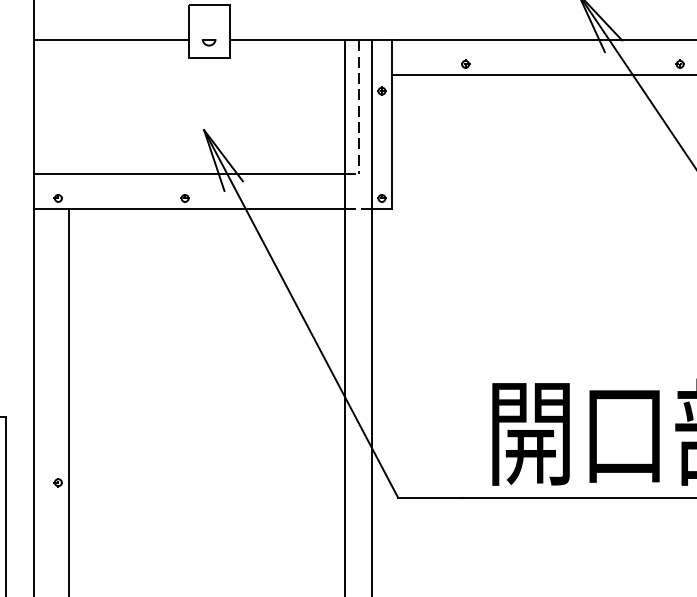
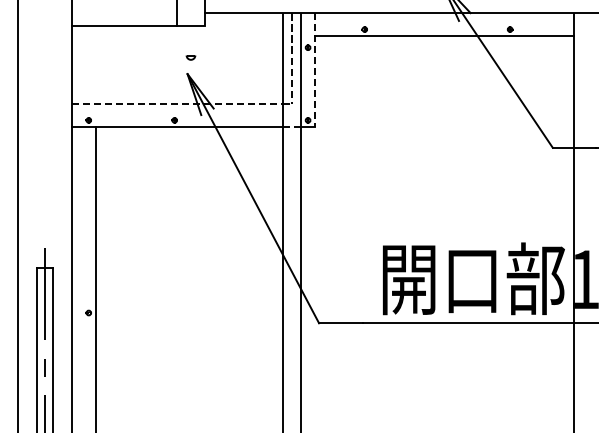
line: (111, 40) -> (124, 26), moved
part: (208, 42) -> (190, 57), moved
line: (392, 124) -> (315, 70), solid -> dashed
line: (190, 174) -> (178, 104), solid -> dashed

